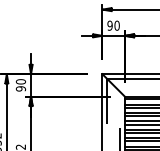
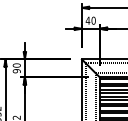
text: (109, 25) -> (87, 20), 90 -> 40

